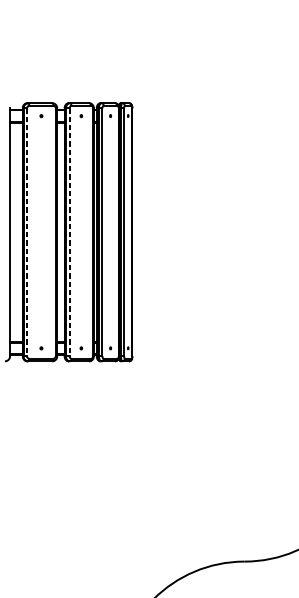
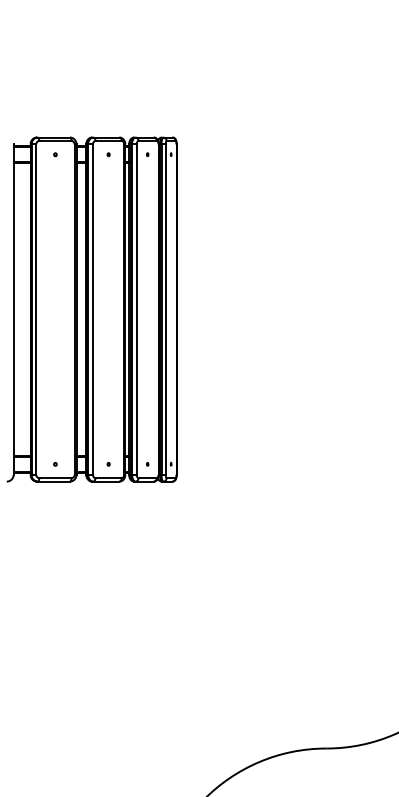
line: (27, 232) -> (36, 310), dashed -> solid
line: (69, 232) -> (93, 310), dashed -> solid

